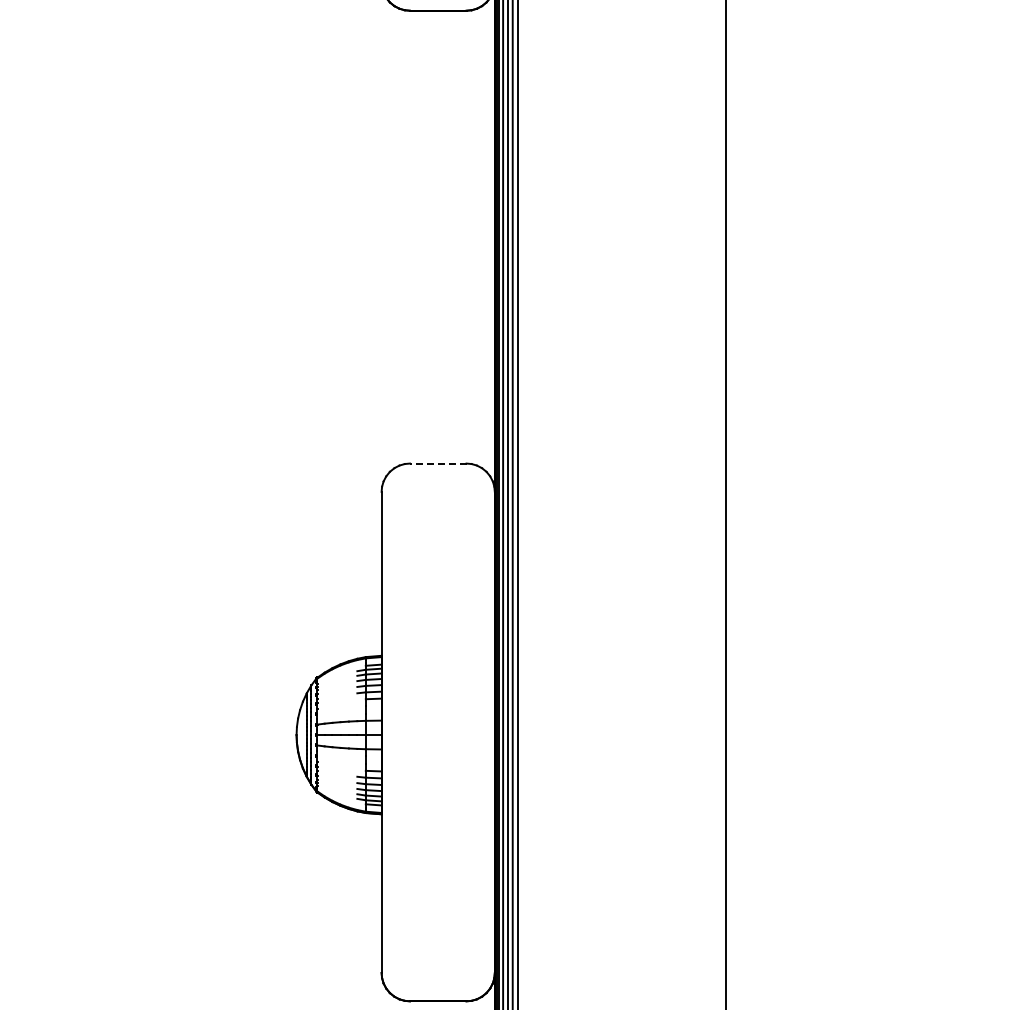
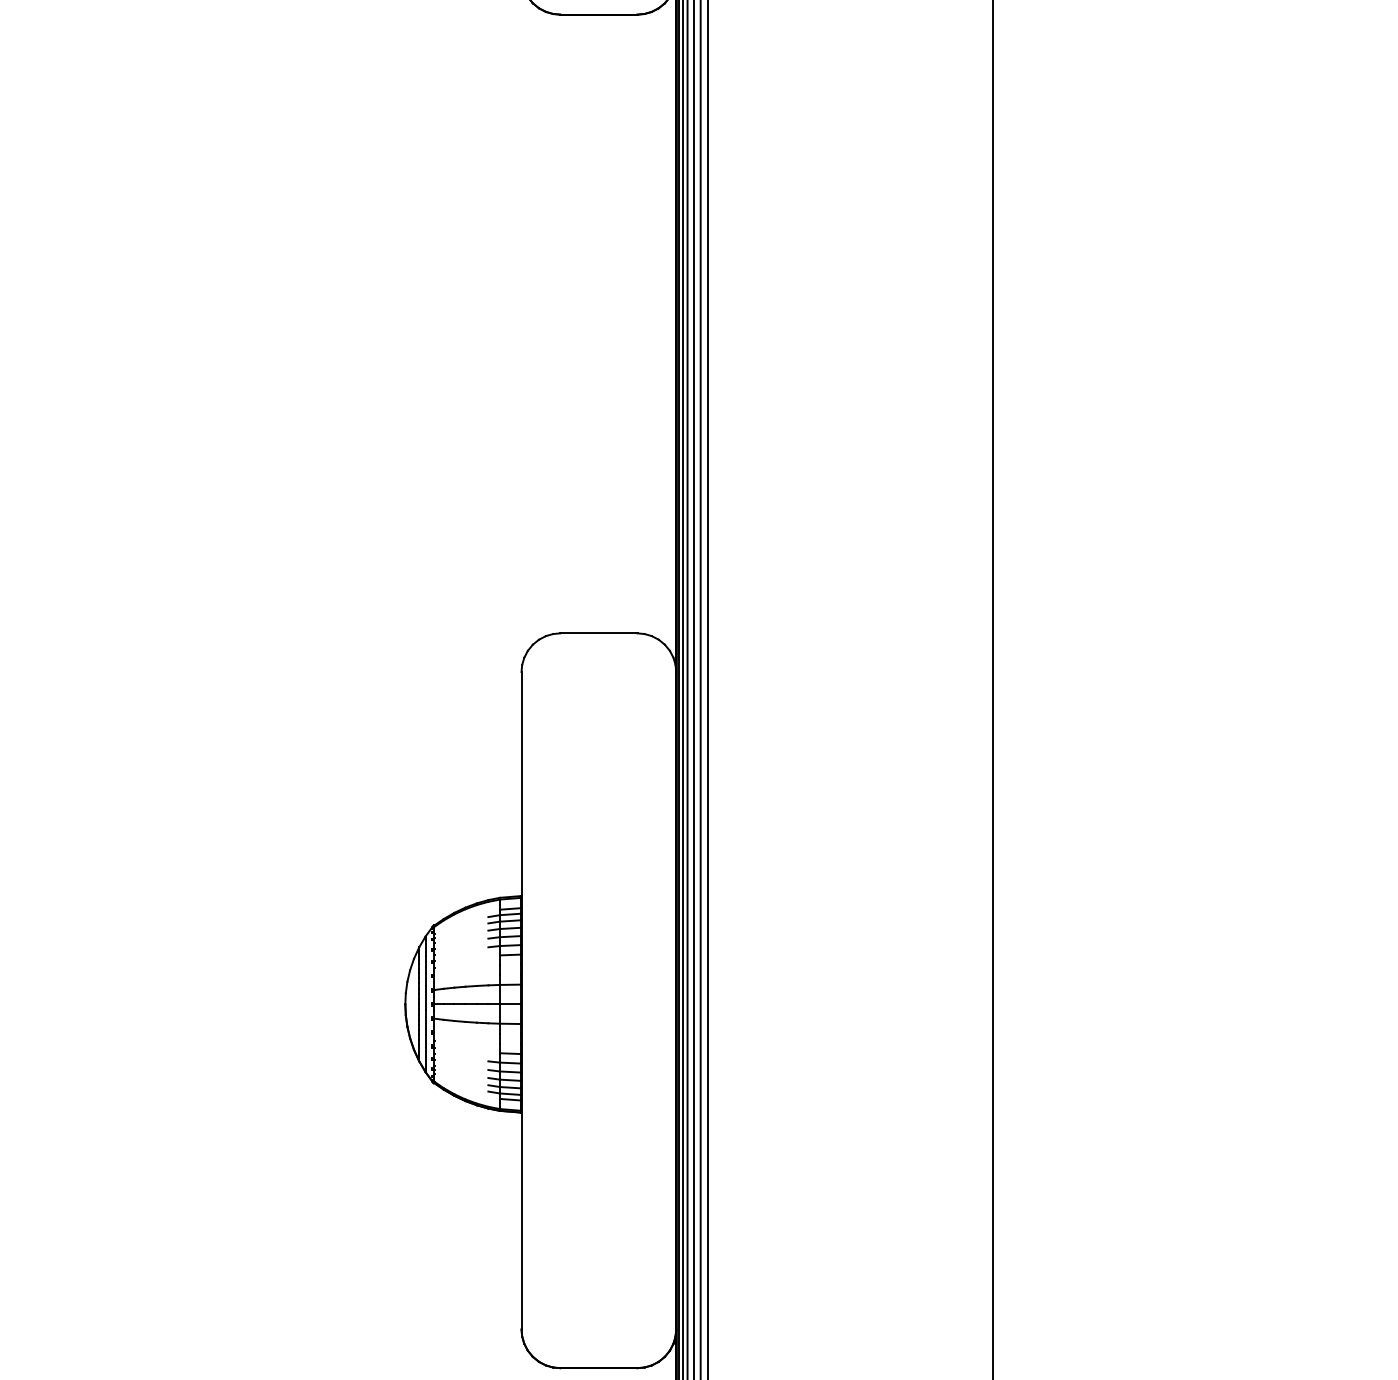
line: (437, 463) -> (597, 633), dashed -> solid

